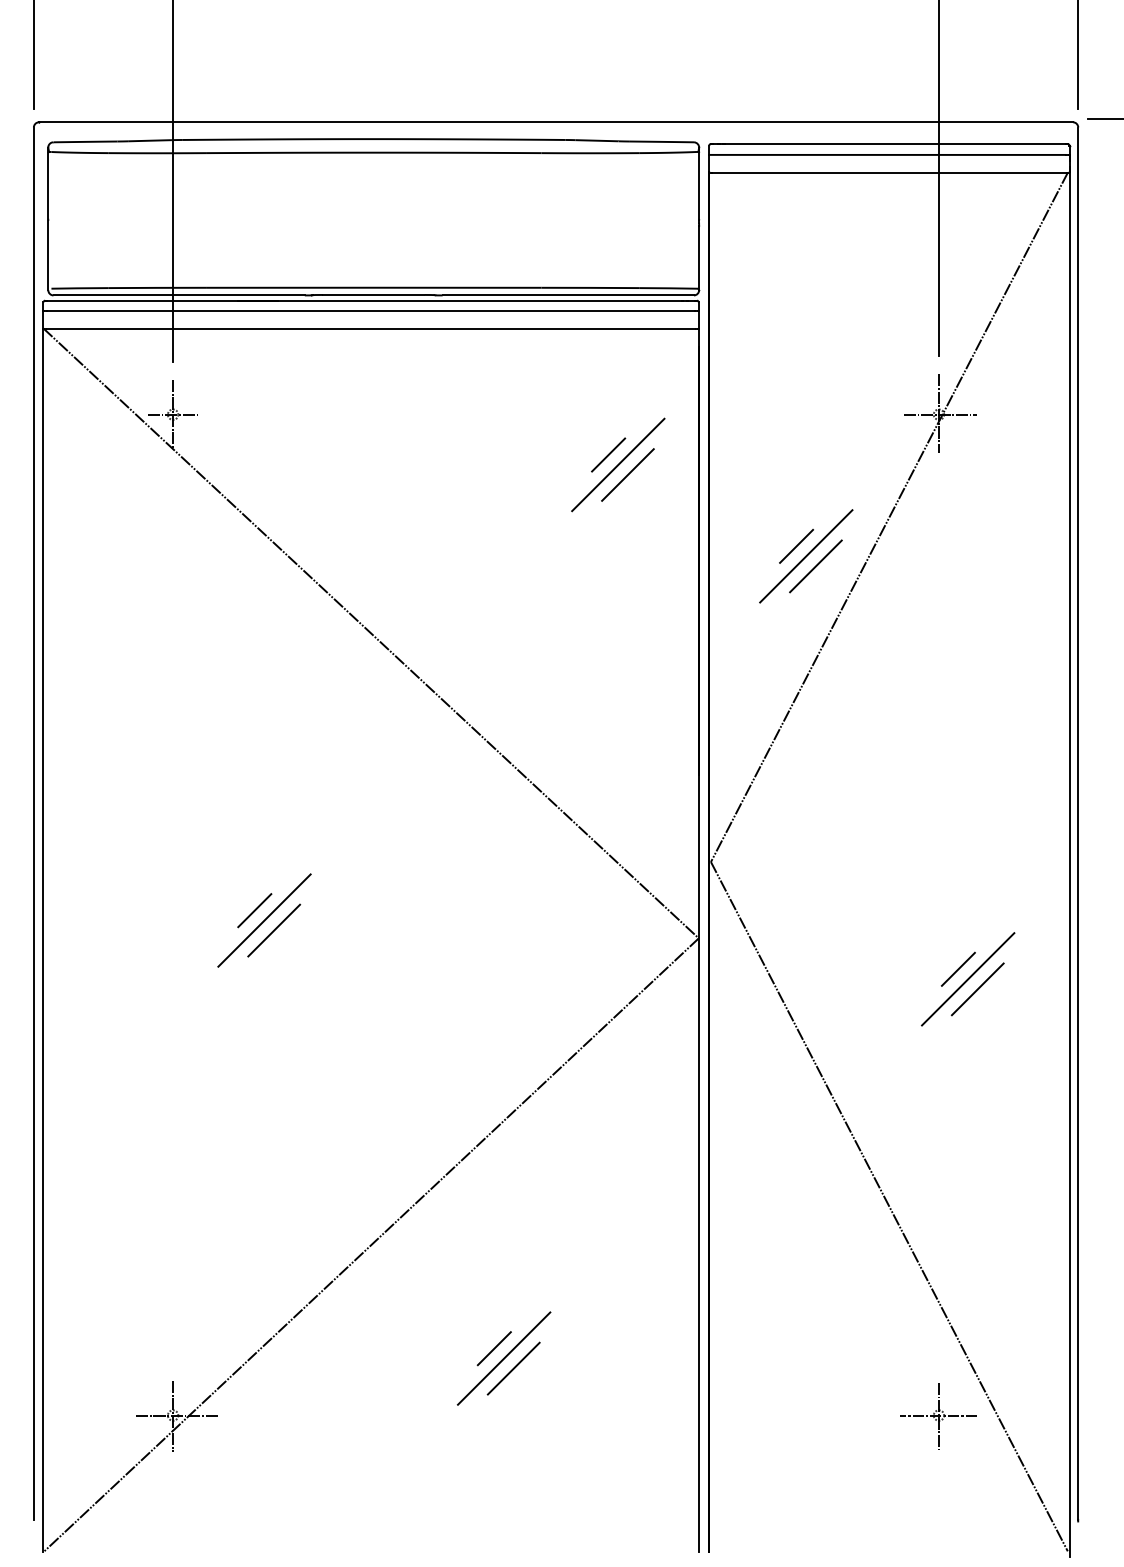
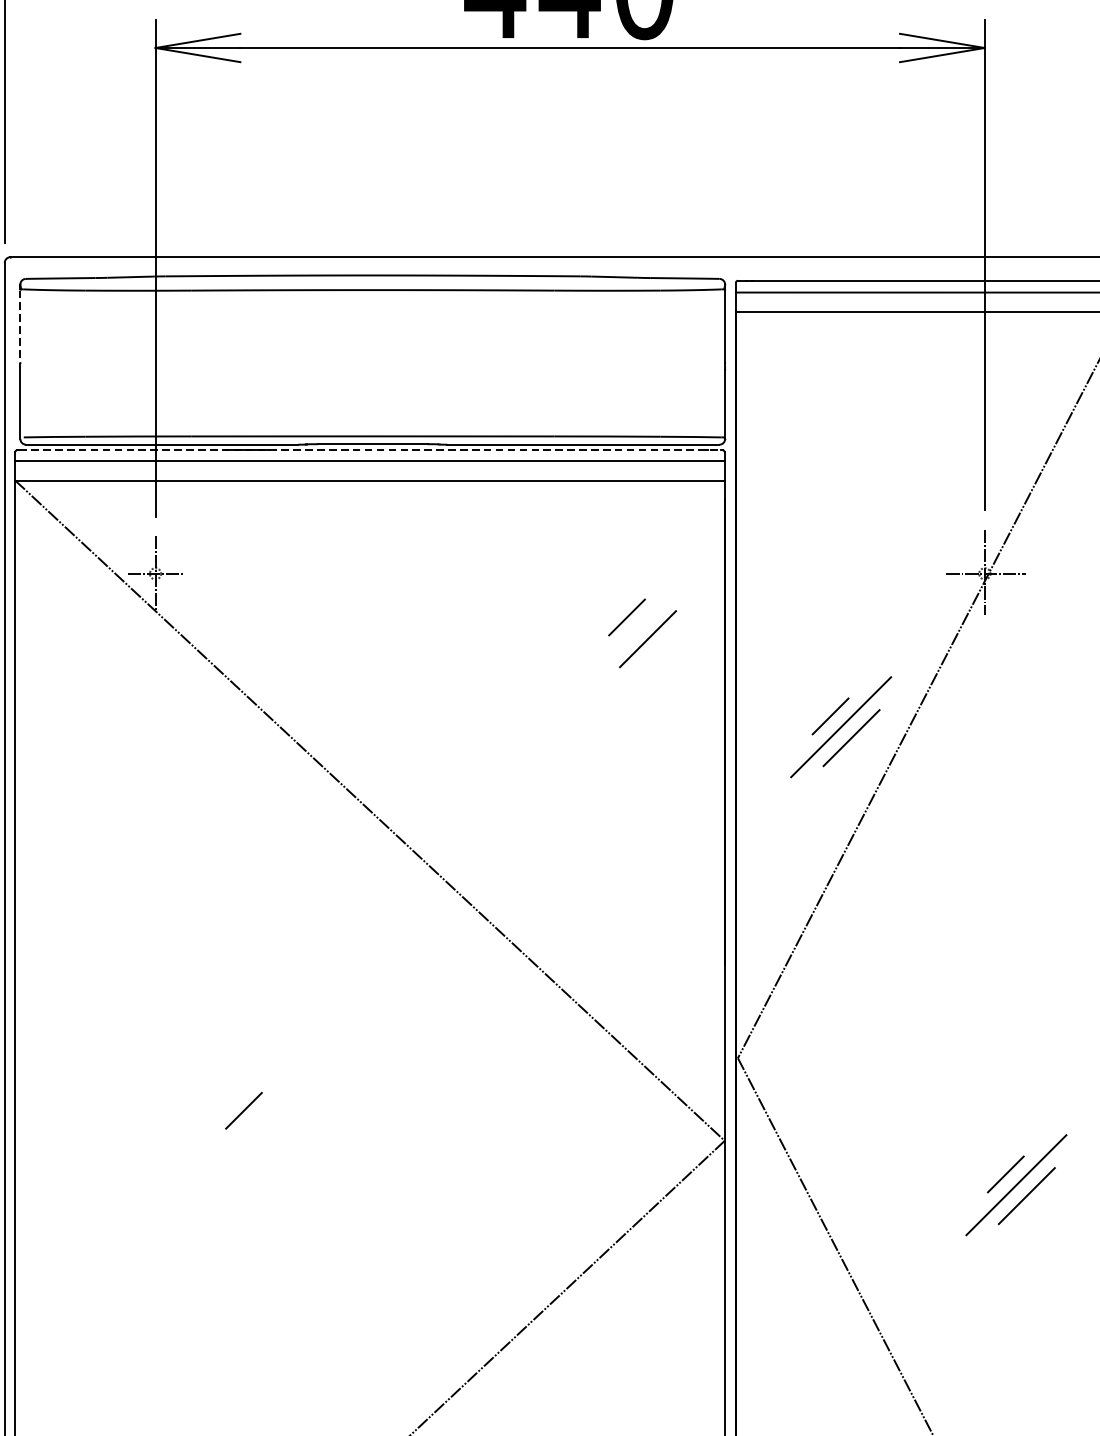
line: (48, 186) -> (20, 326), solid -> dashed
line: (371, 300) -> (370, 450), solid -> dashed
line: (618, 464) -> (637, 627), removed
line: (264, 920) -> (254, 1121), removed
line: (274, 930) -> (265, 1132), removed

